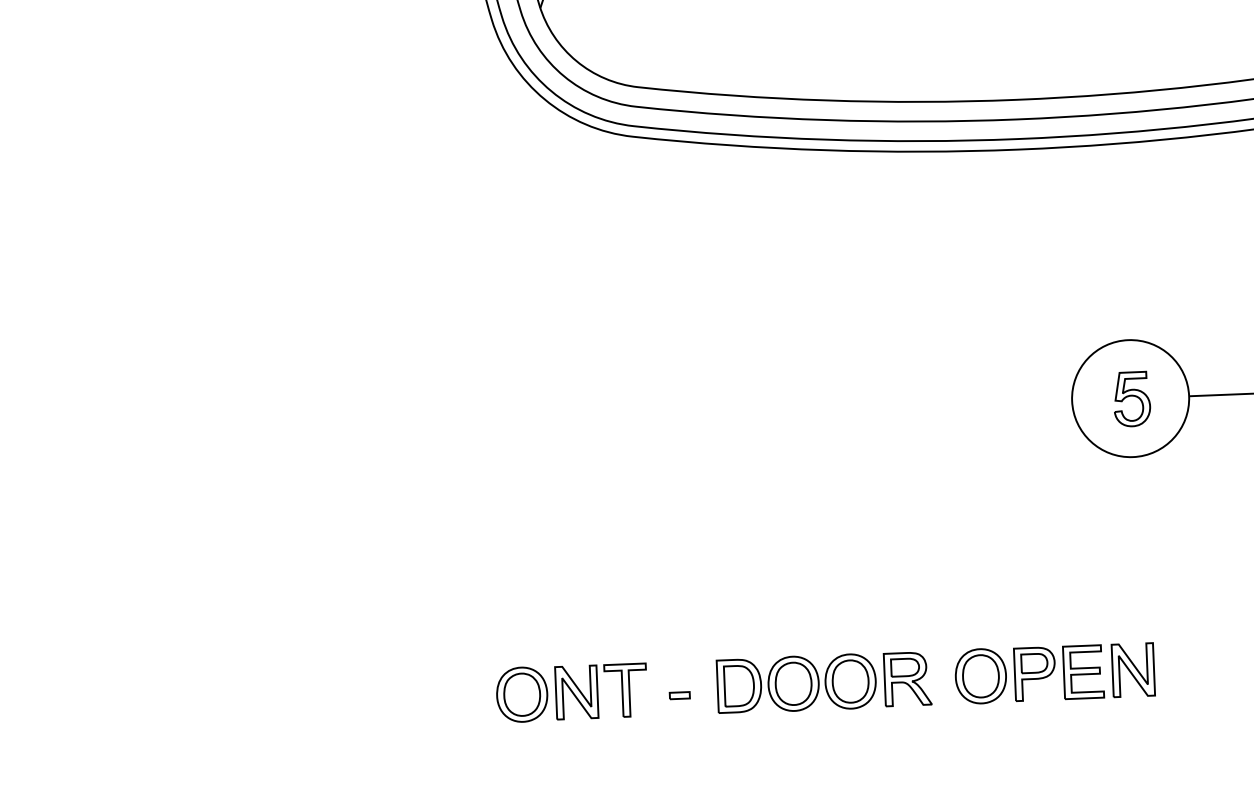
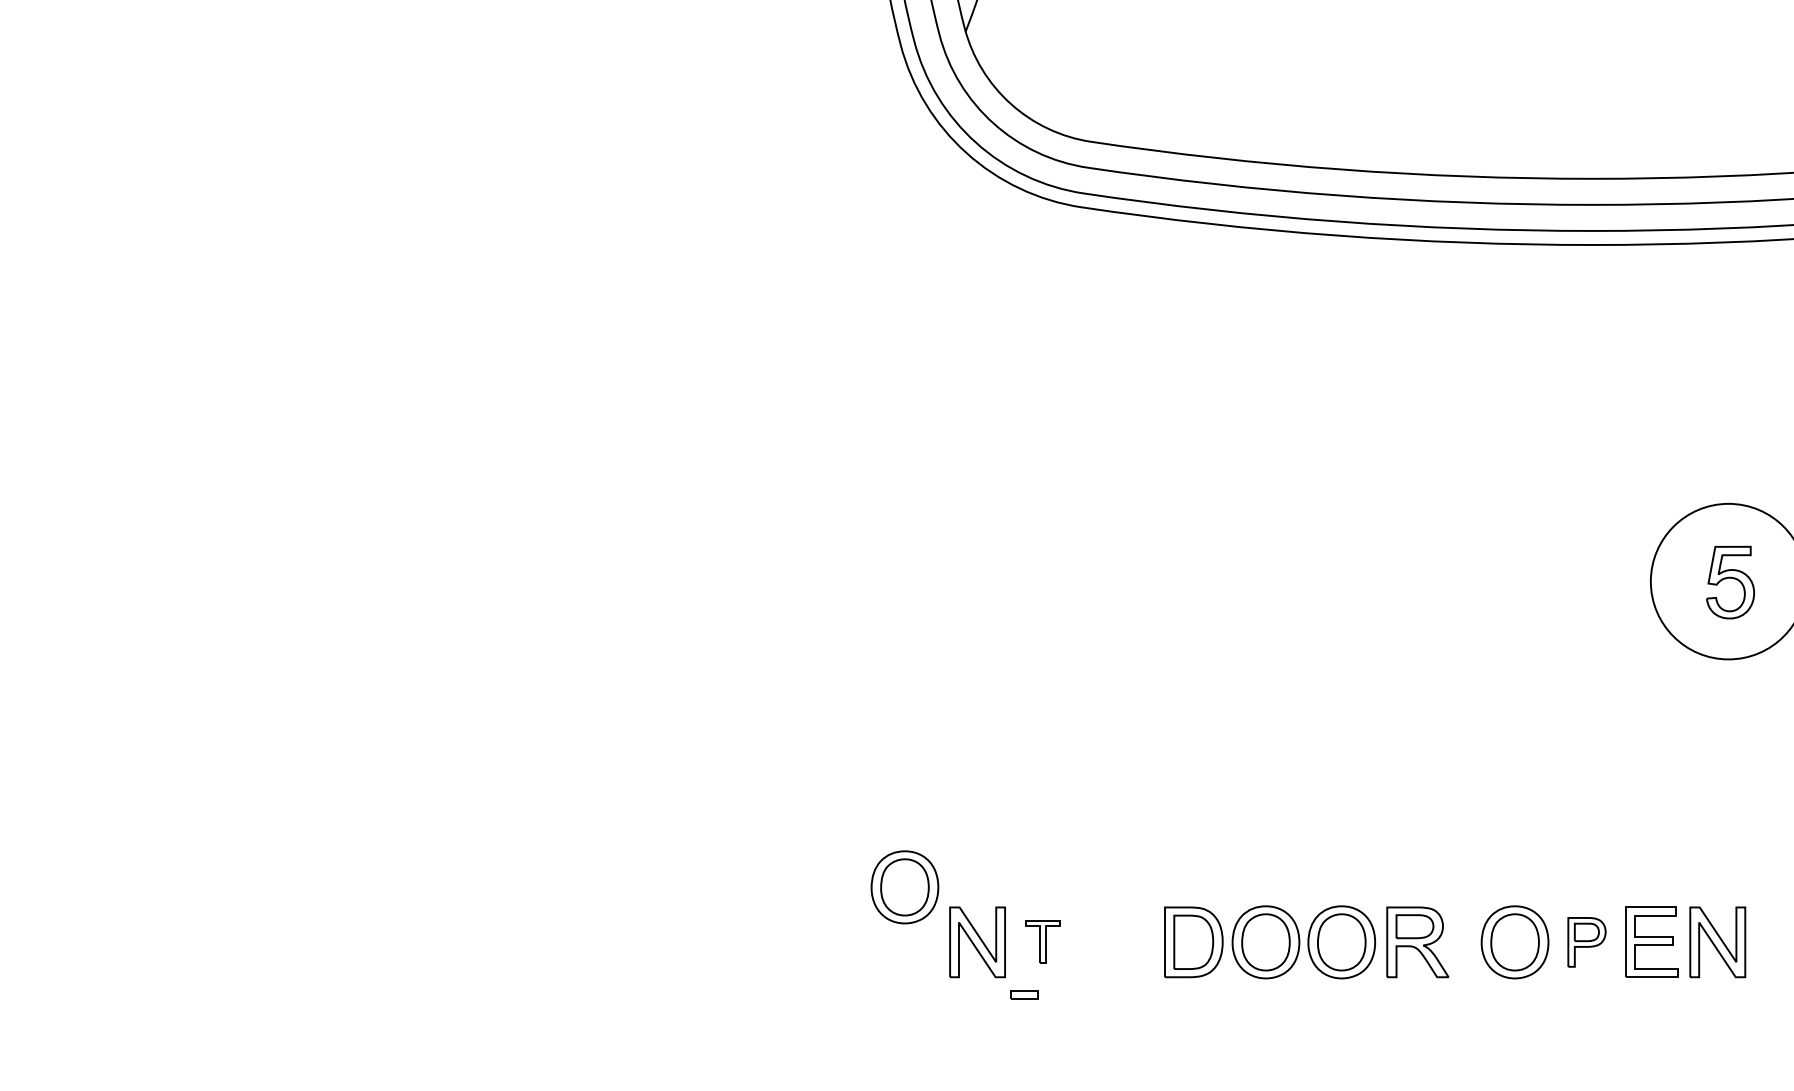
part: (1034, 674) -> (1586, 942), size x0.7
part: (625, 689) -> (1042, 941), size x0.6
part: (521, 694) -> (904, 887), moved
part: (680, 695) -> (1024, 994), moved

